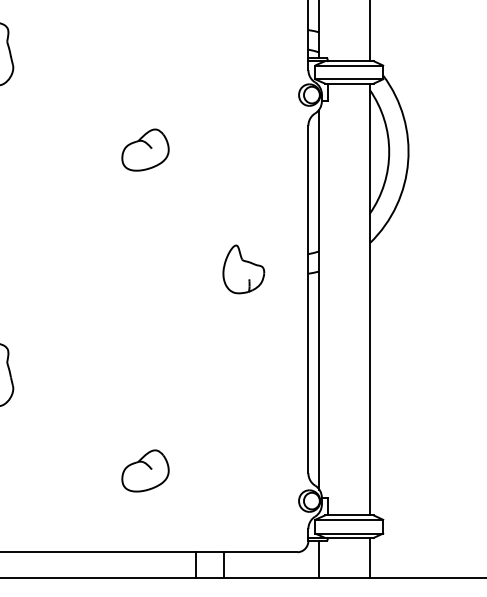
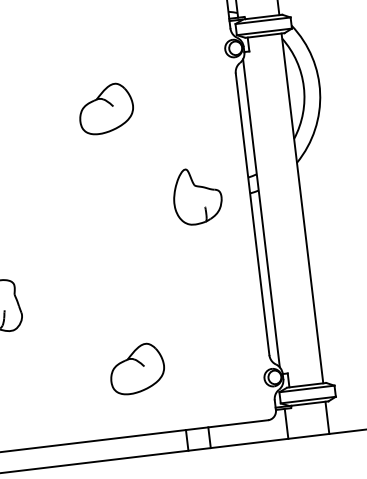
part: (145, 149) -> (106, 108), size x1.43
part: (243, 269) -> (197, 196), size x1.43
part: (145, 470) -> (137, 368), size x1.43

